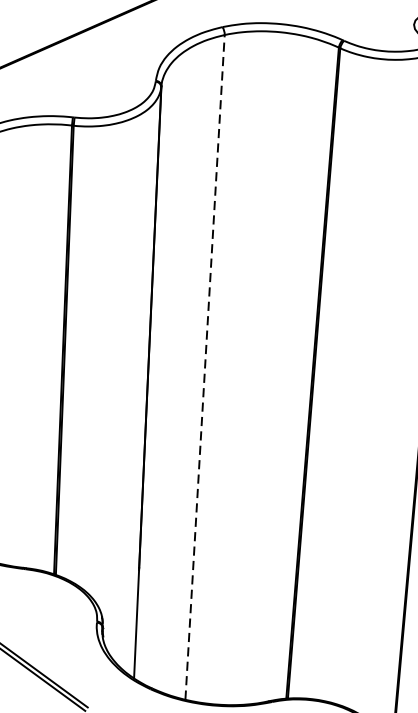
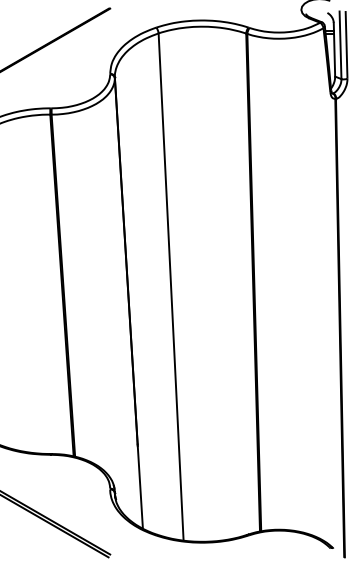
line: (205, 368) -> (171, 287), dashed -> solid

